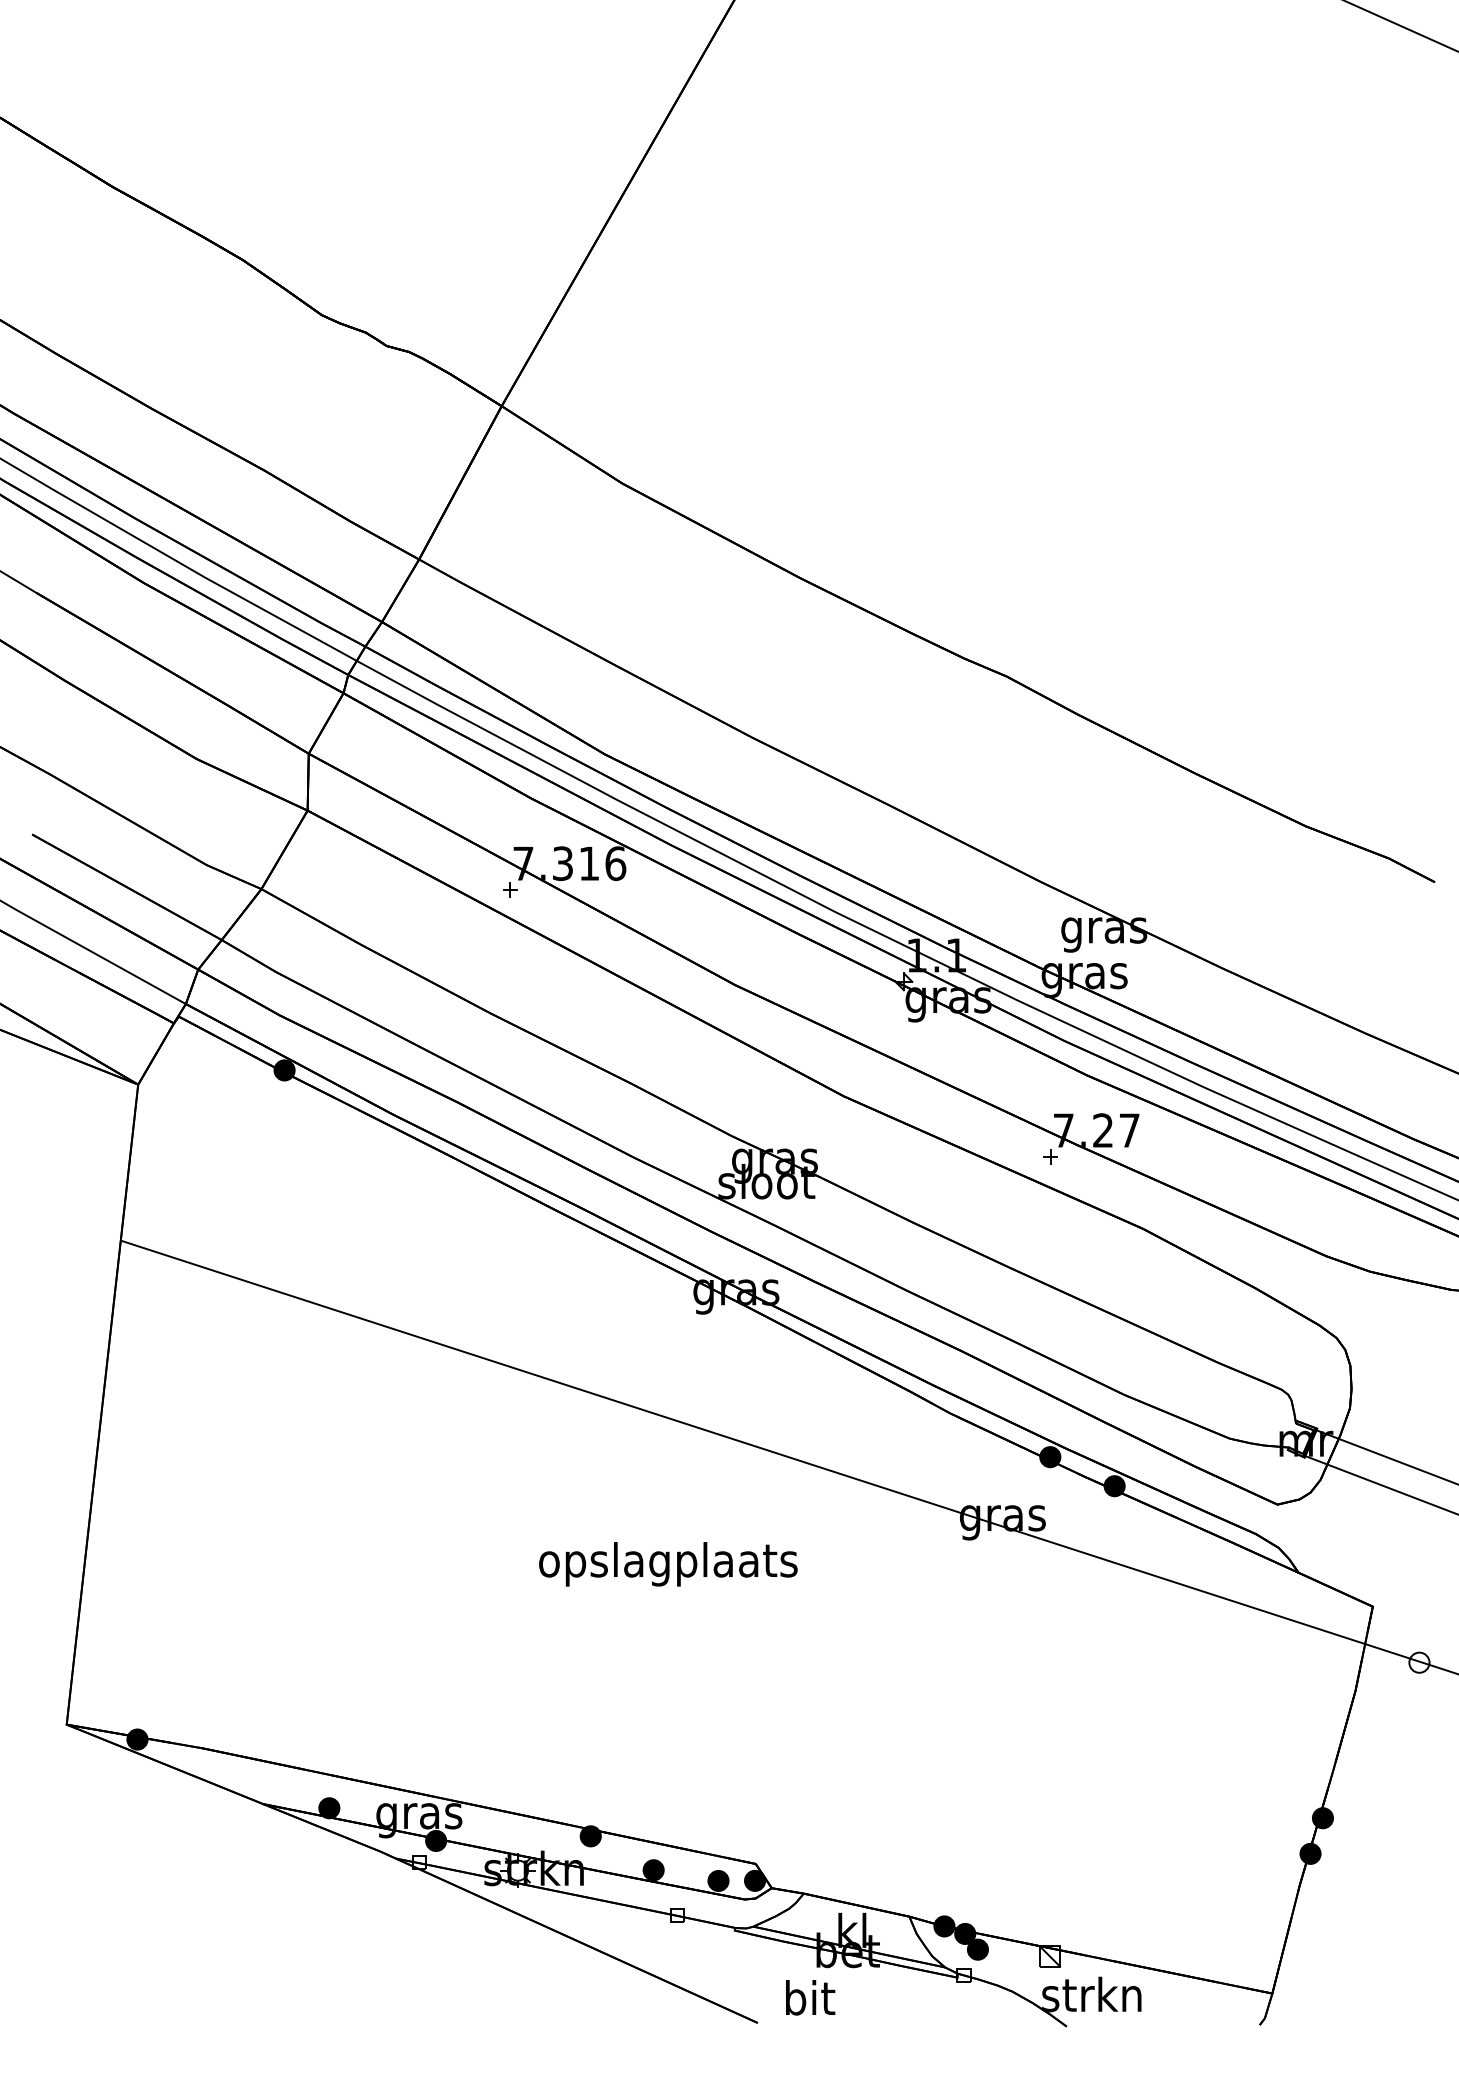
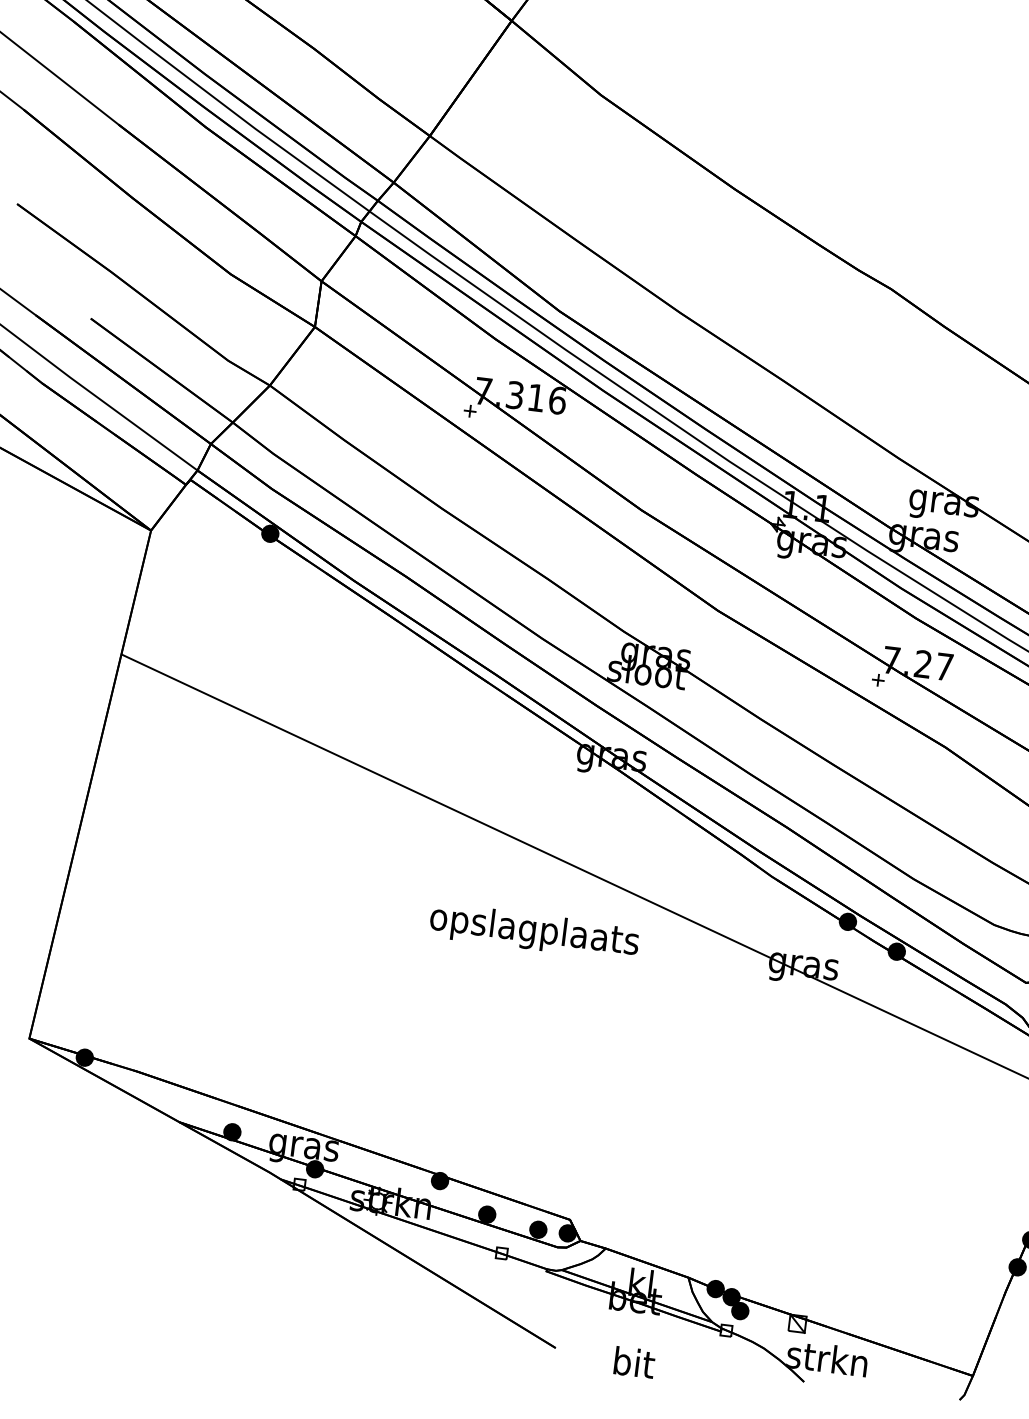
text: (668, 1564) -> (534, 932), moved
text: (810, 1997) -> (634, 1362), moved

